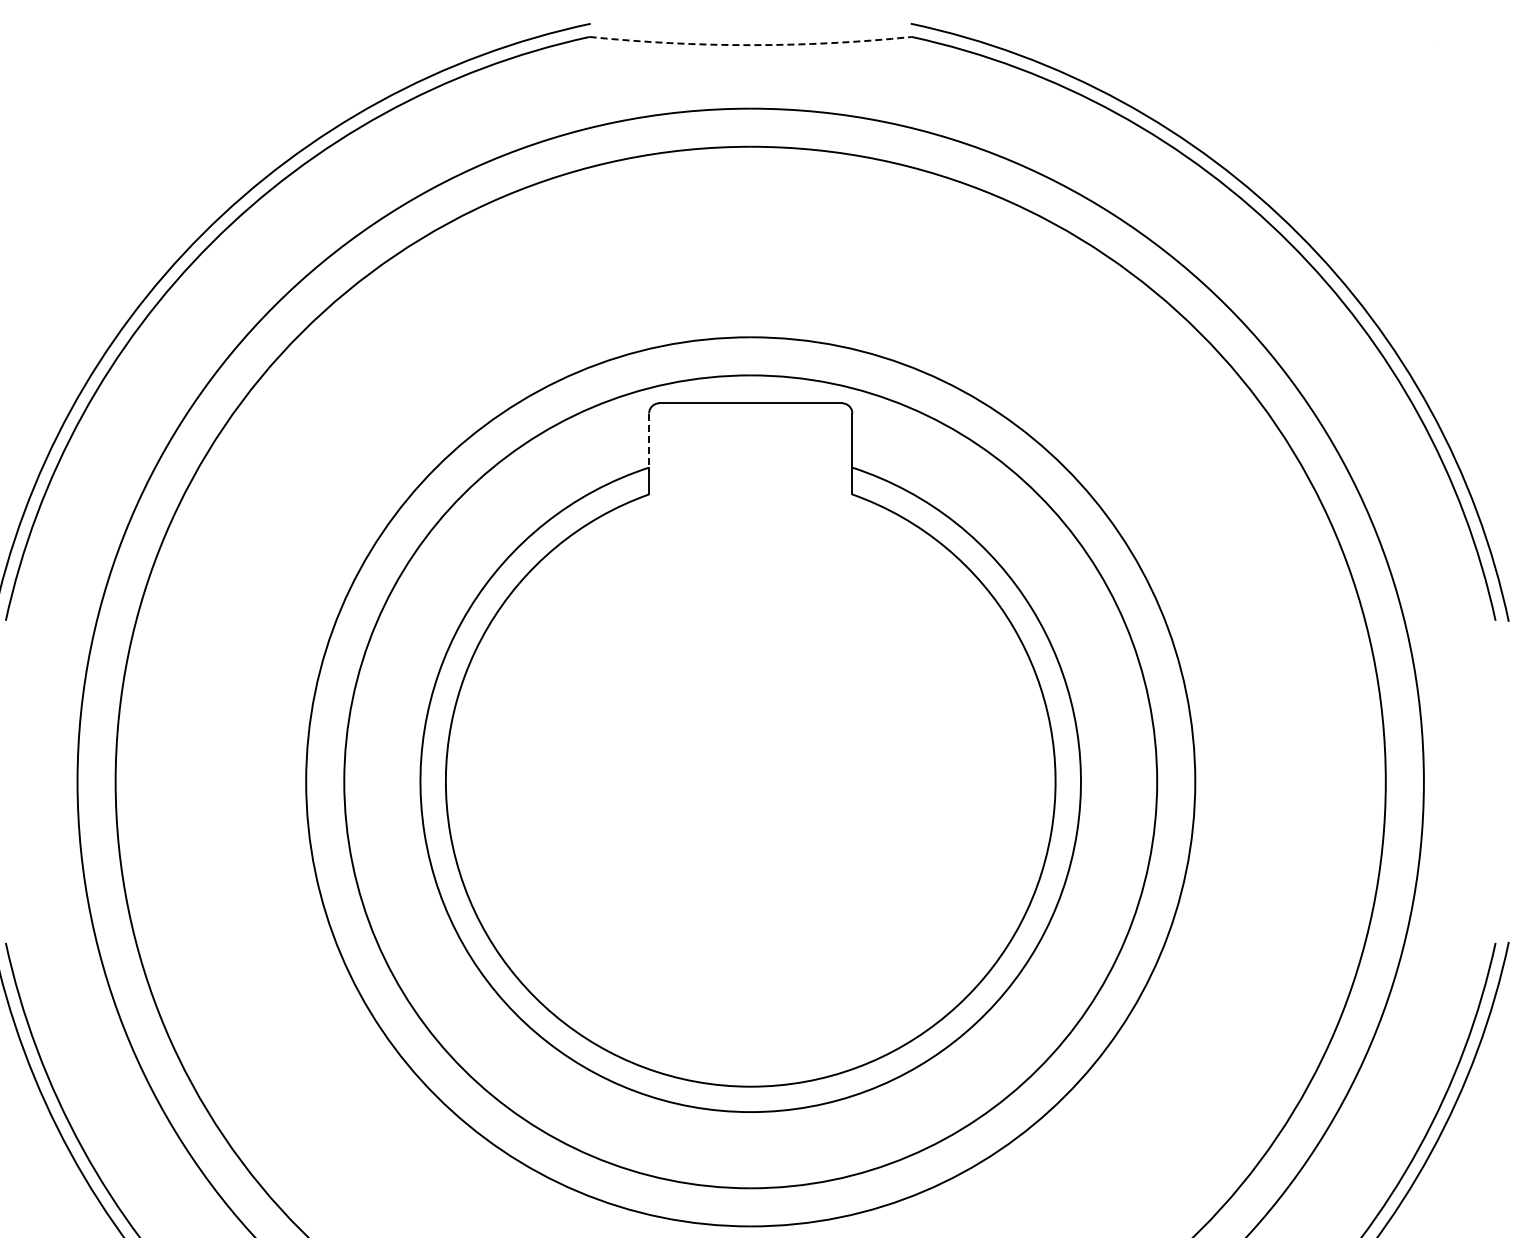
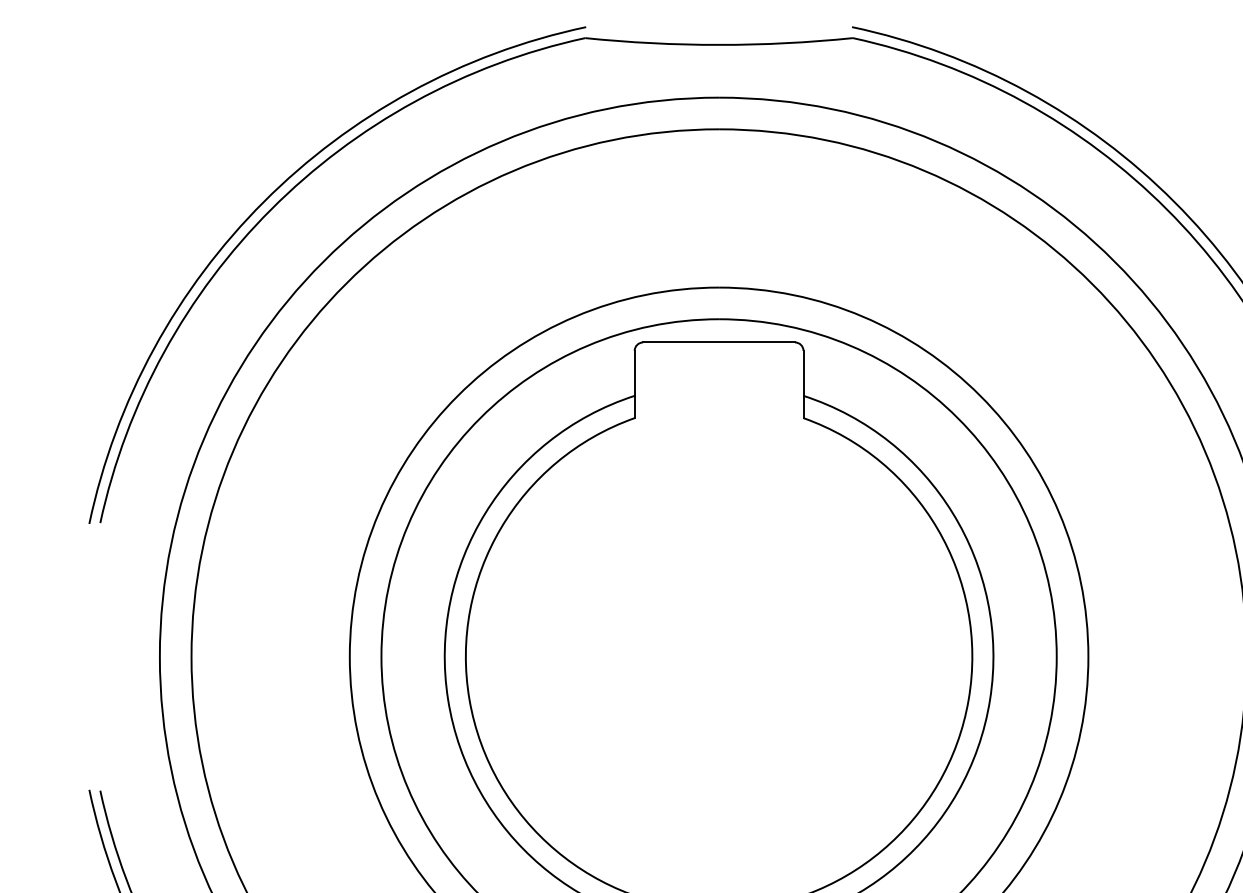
arc: (750, 45) -> (718, 45), dashed -> solid
line: (649, 441) -> (635, 374), dashed -> solid

